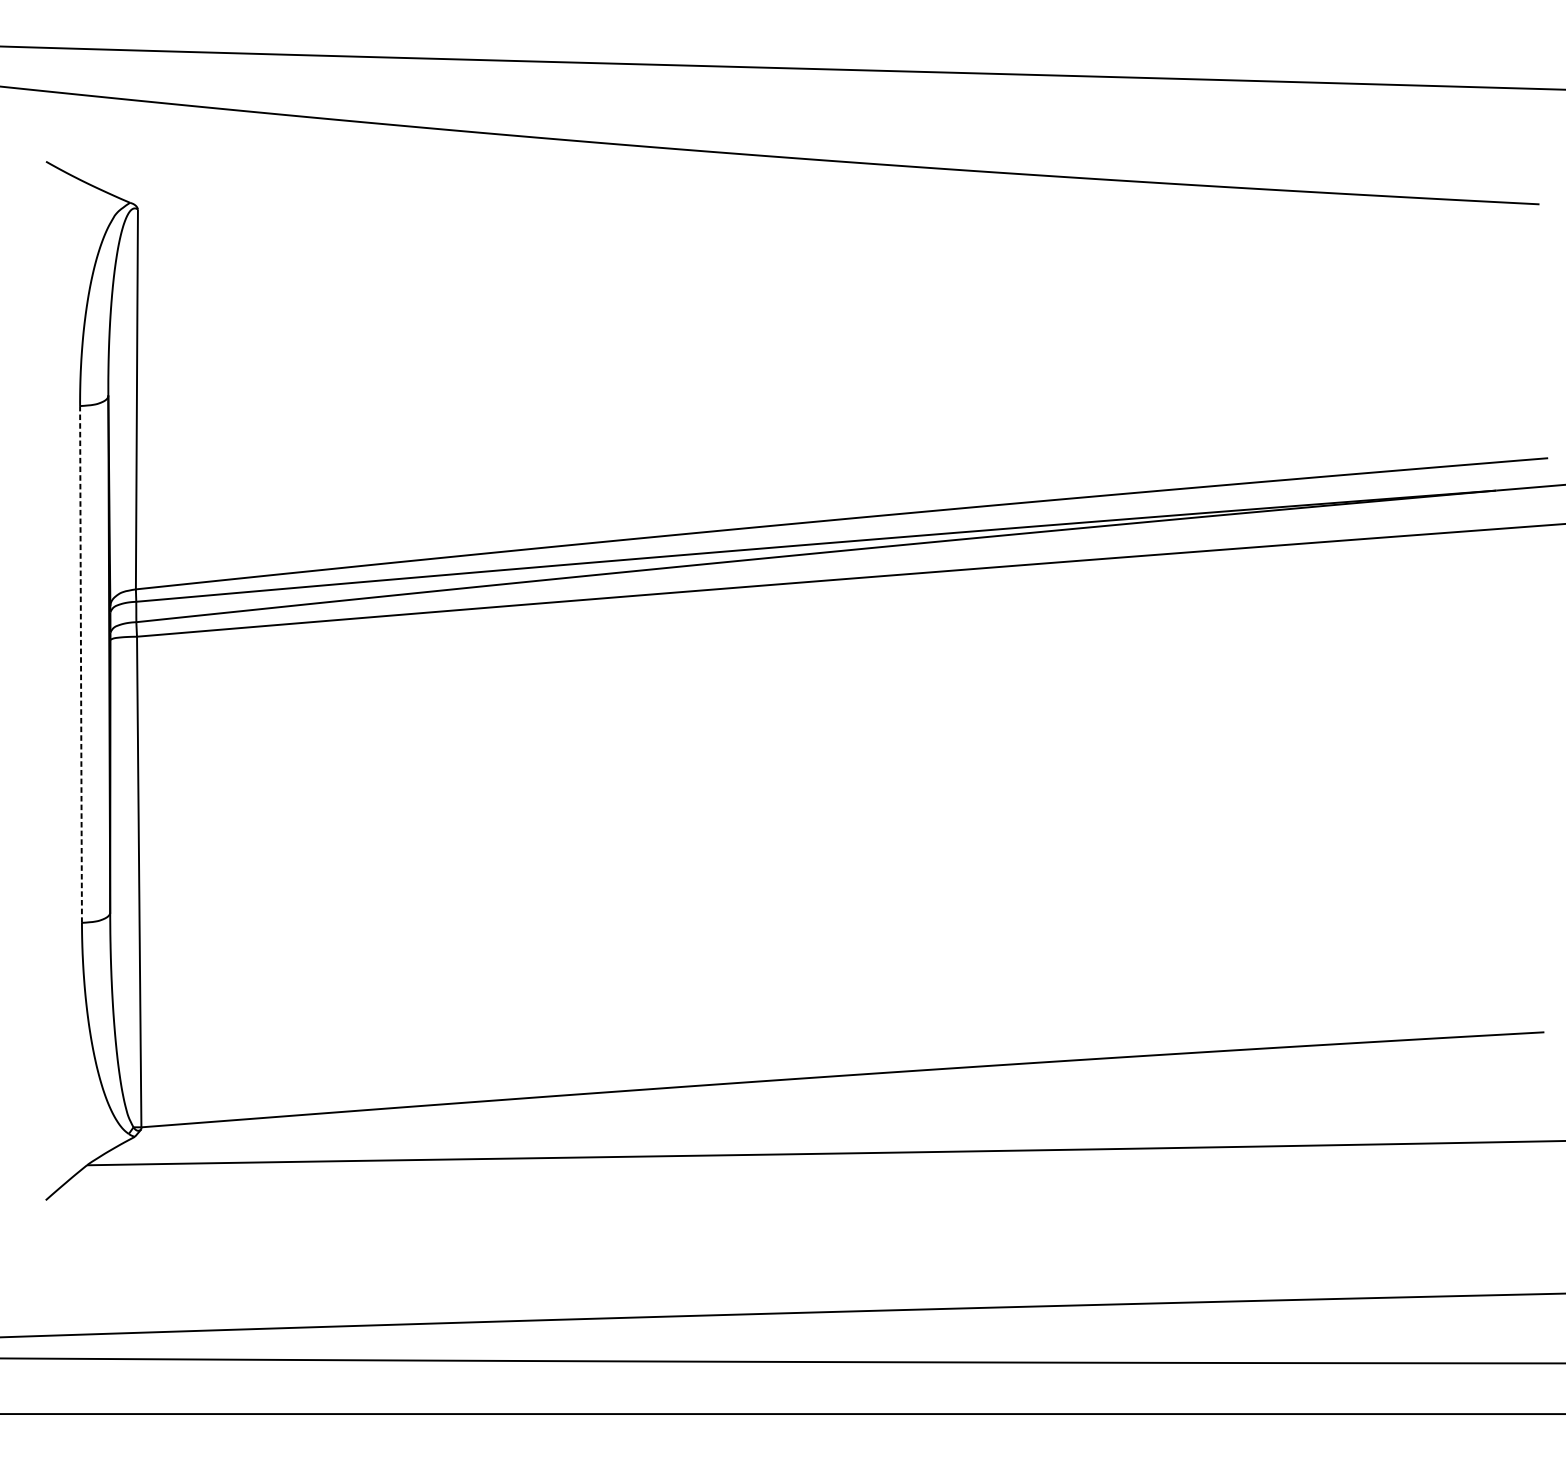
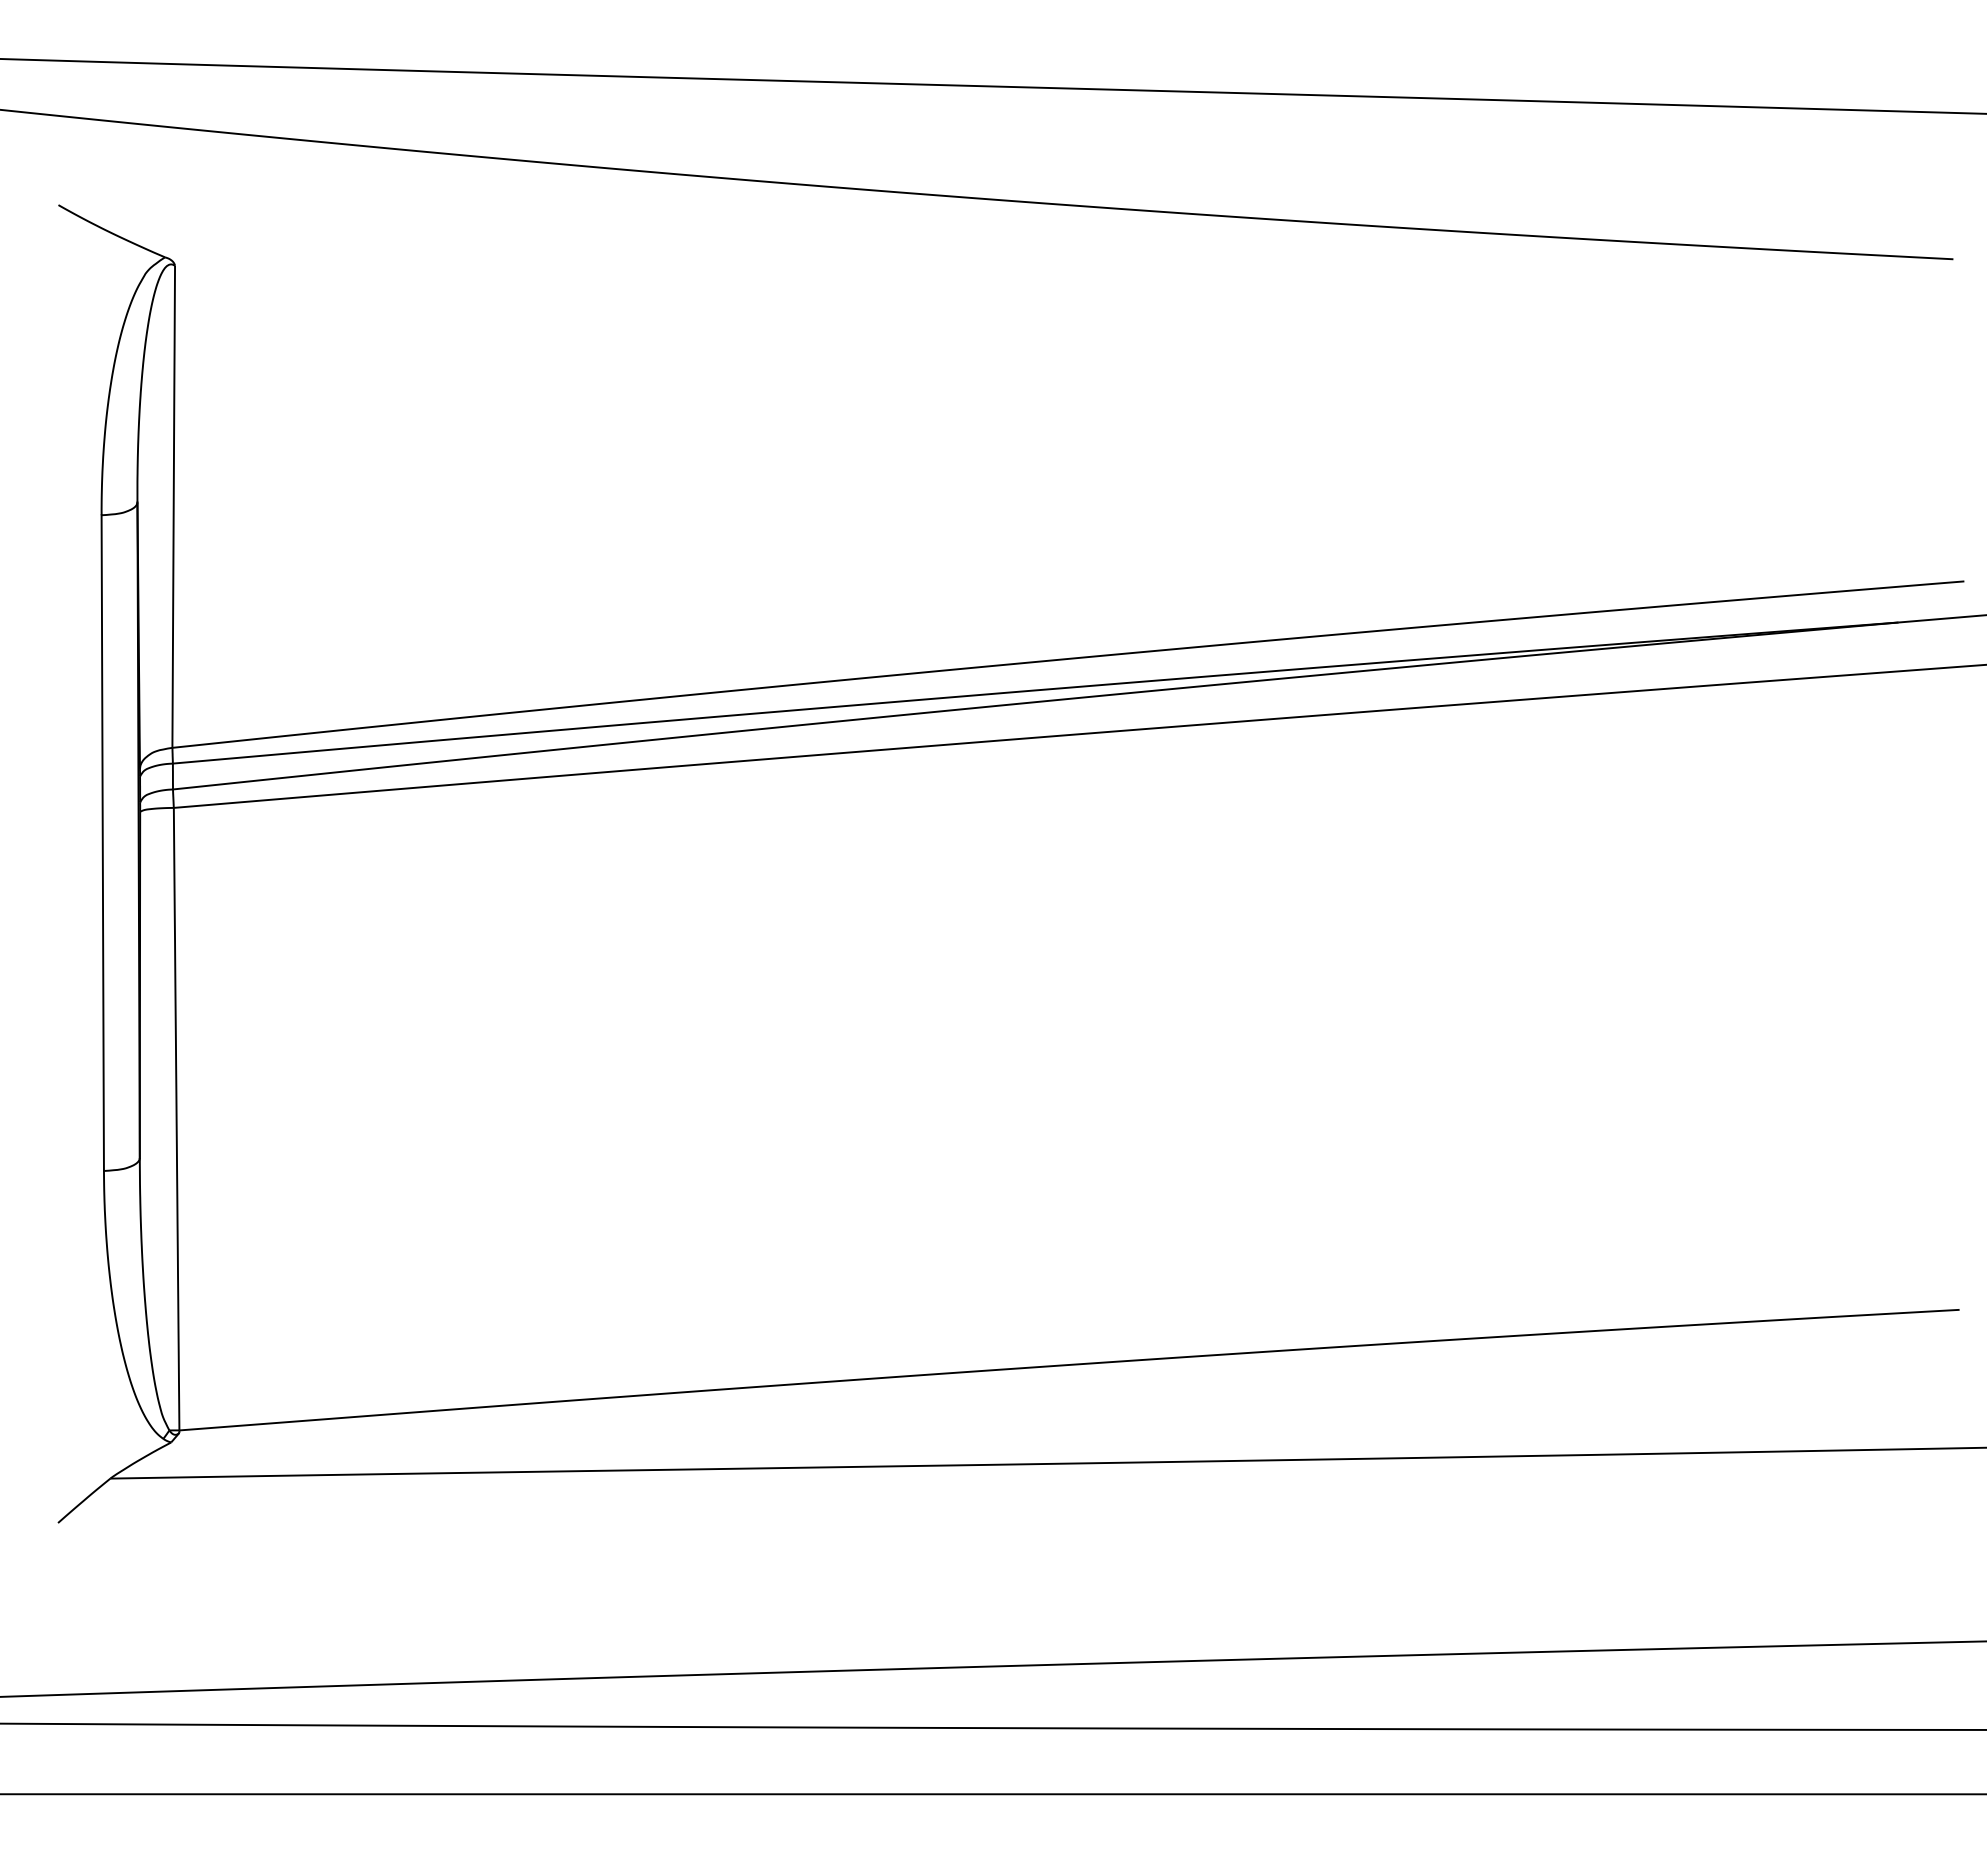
line: (80, 664) -> (102, 843), dashed -> solid

